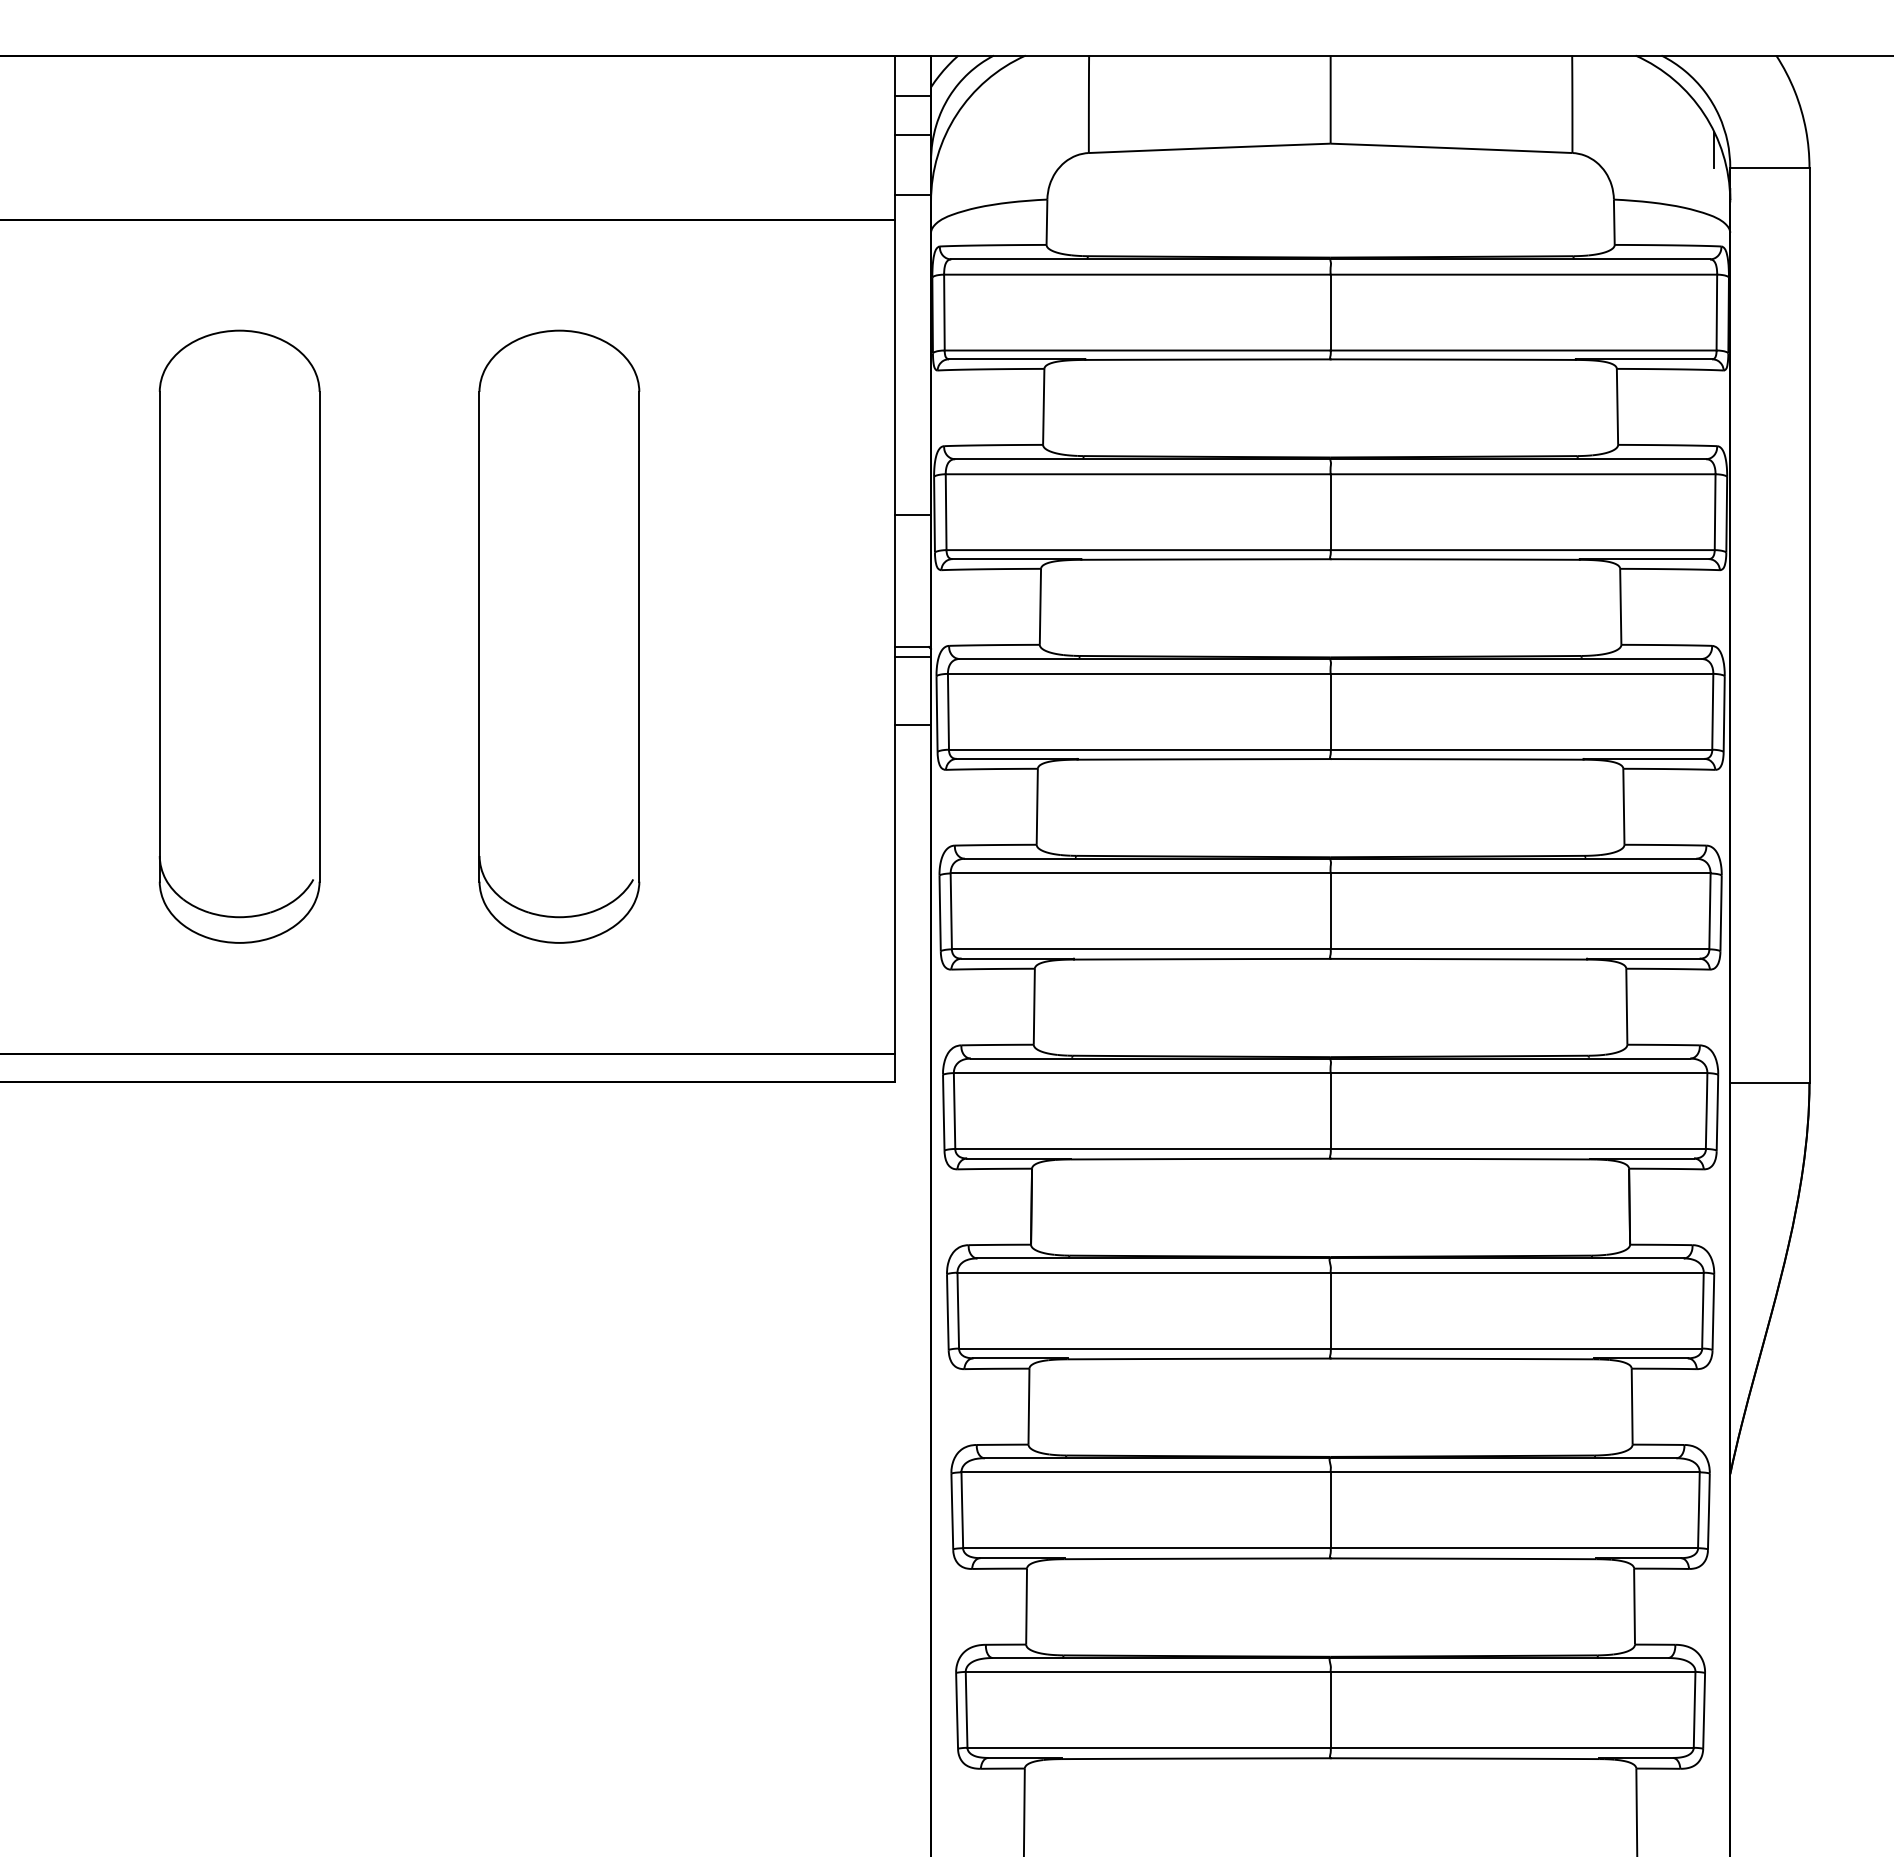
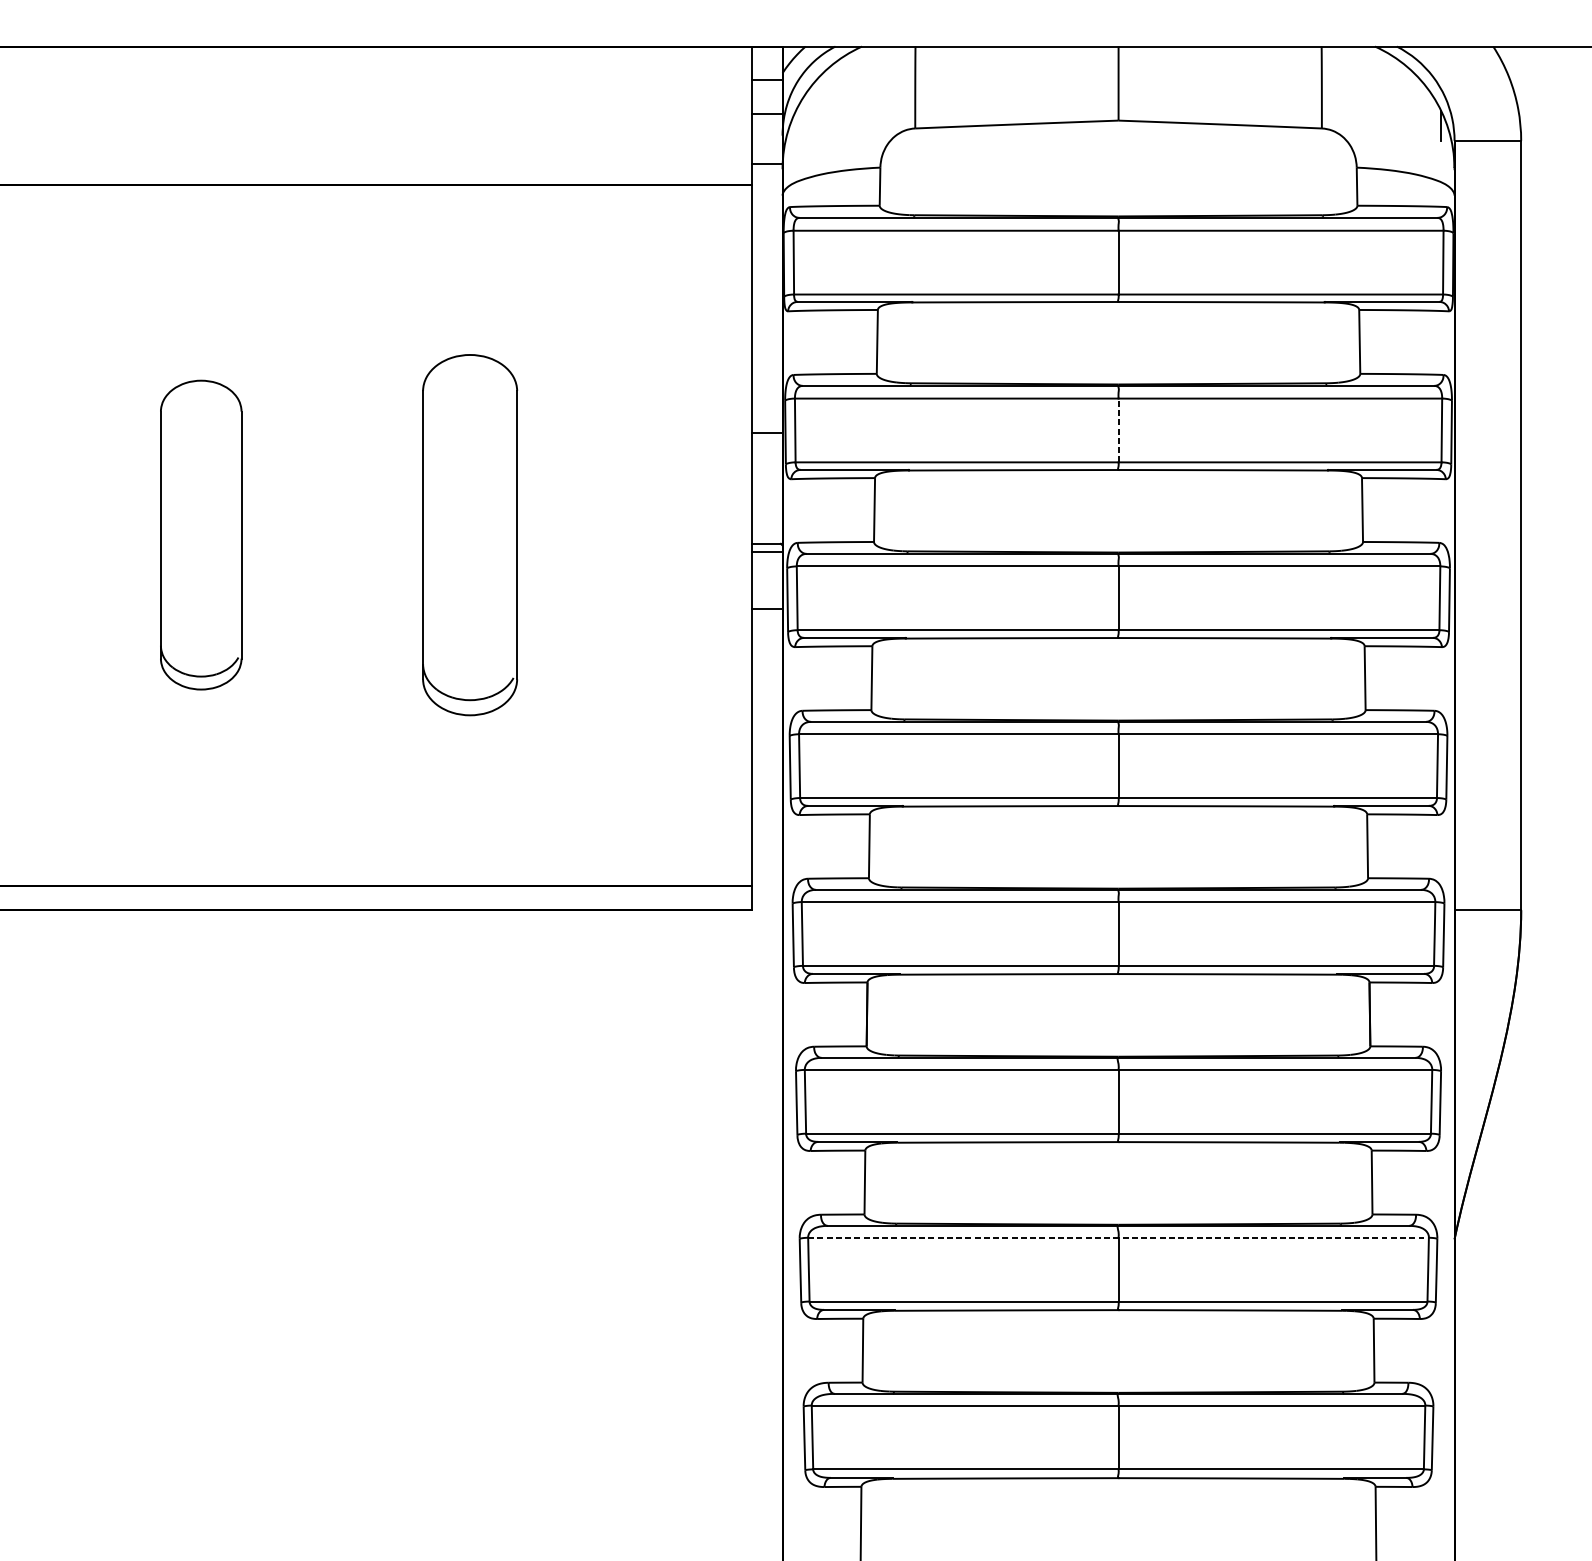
line: (1330, 512) -> (1118, 430), solid -> dashed
part: (239, 636) -> (201, 534), size x0.6
part: (559, 636) -> (470, 534), size x0.7
line: (1331, 1472) -> (1119, 1237), solid -> dashed

